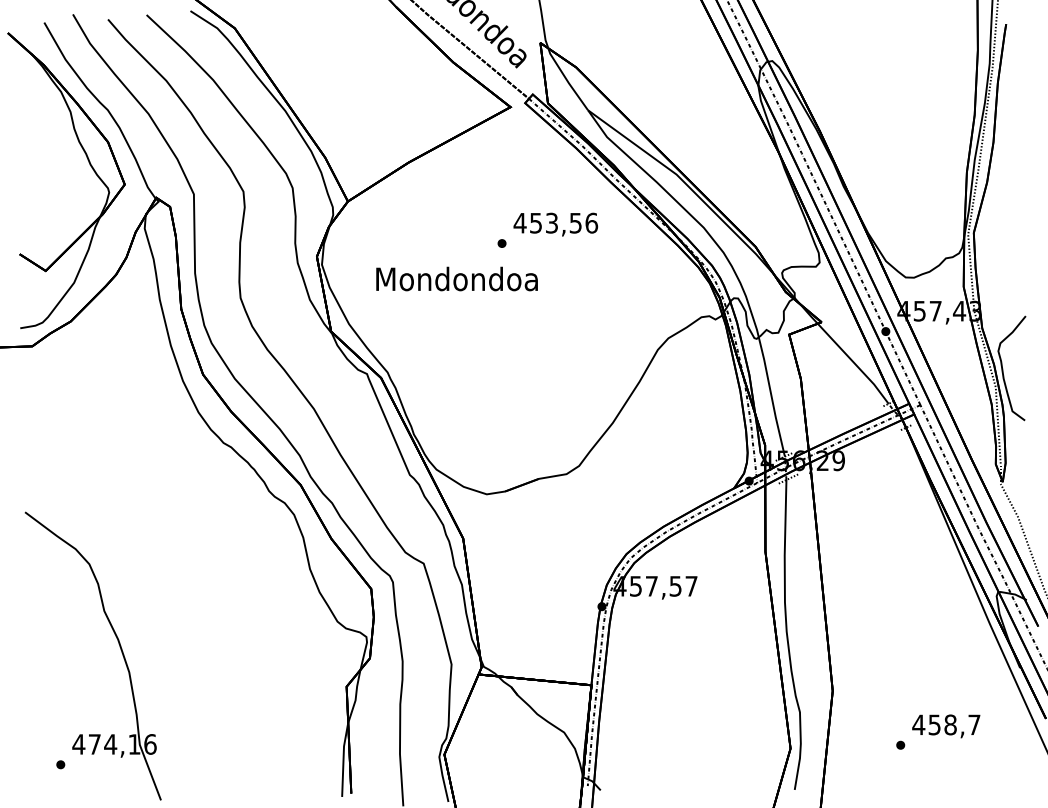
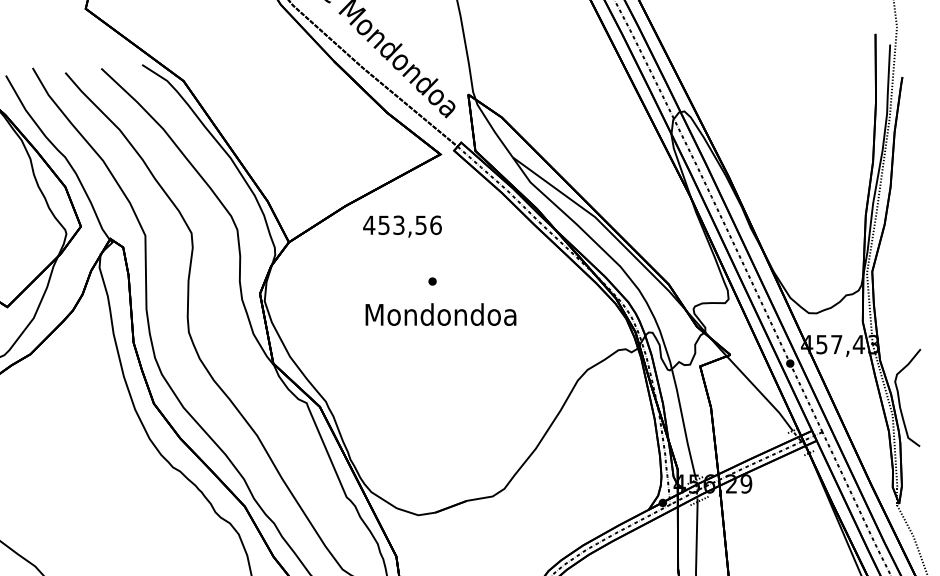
text: (555, 224) -> (402, 226), moved
text: (456, 278) -> (440, 314), moved

